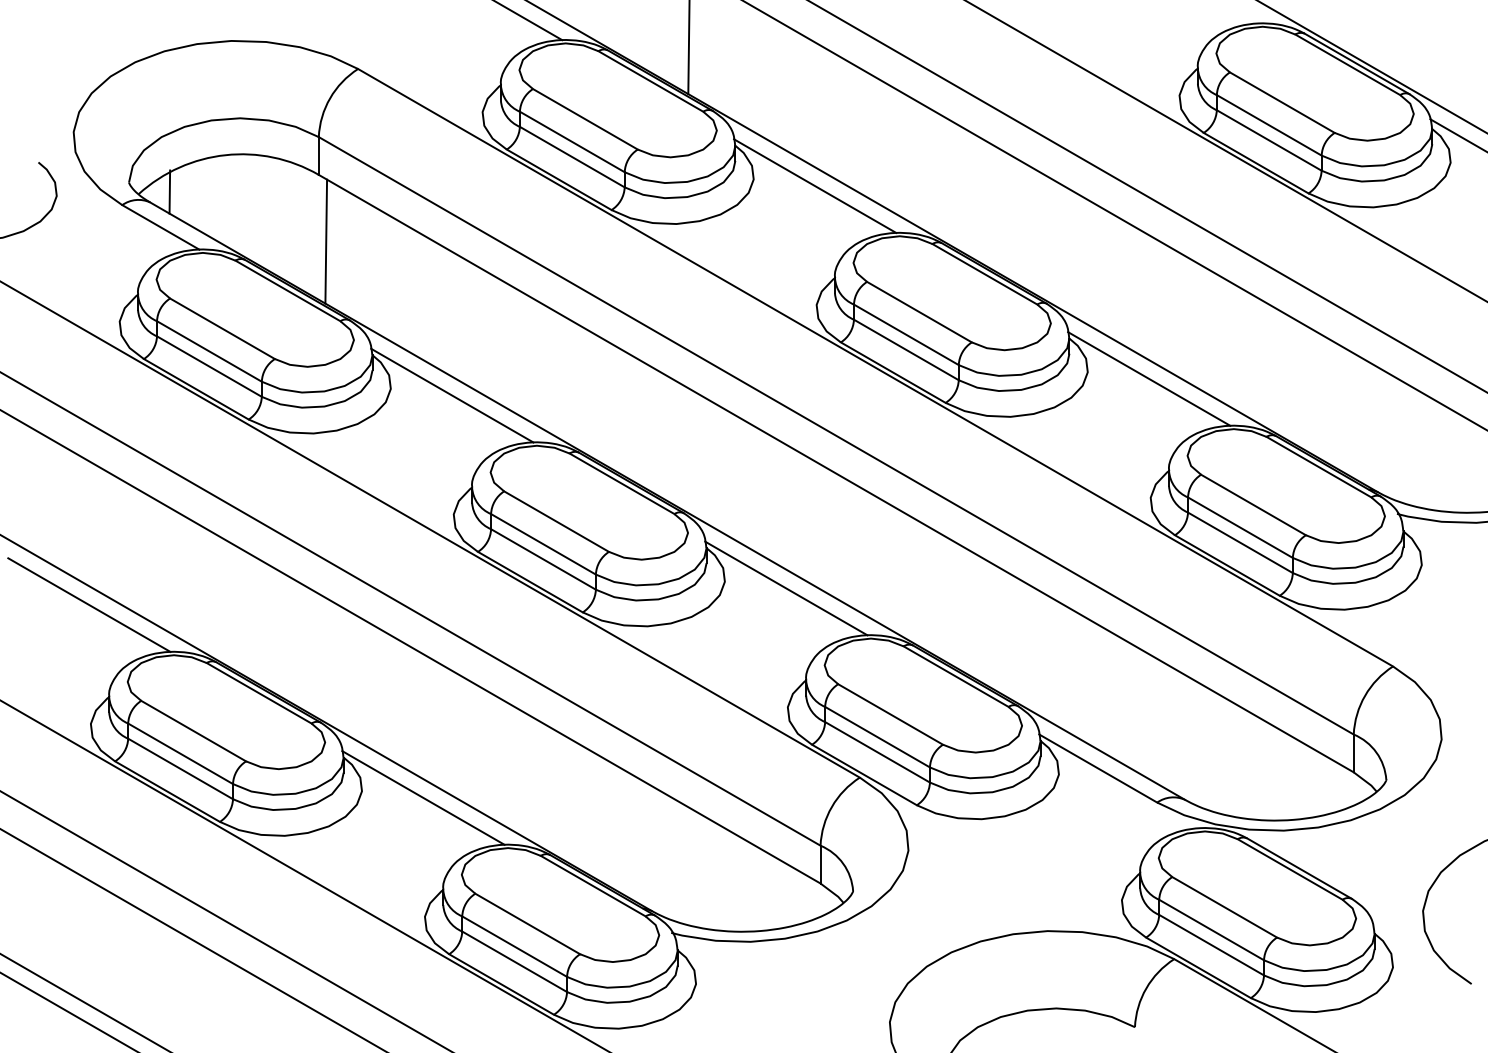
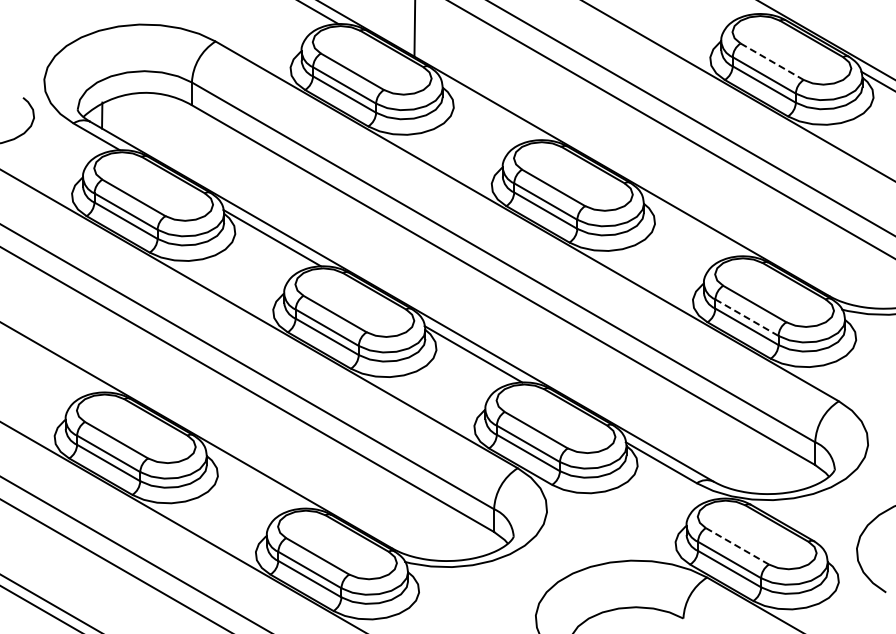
line: (1282, 103) -> (772, 62), solid -> dashed
line: (814, 185) -> (490, 111), removed
line: (324, 241) -> (195, 145), removed
line: (1148, 377) -> (691, 227), removed
line: (1239, 527) -> (746, 317), solid -> dashed
line: (88, 605) -> (53, 364), removed
line: (422, 797) -> (254, 480), removed
line: (1224, 907) -> (737, 546), solid -> dashed

